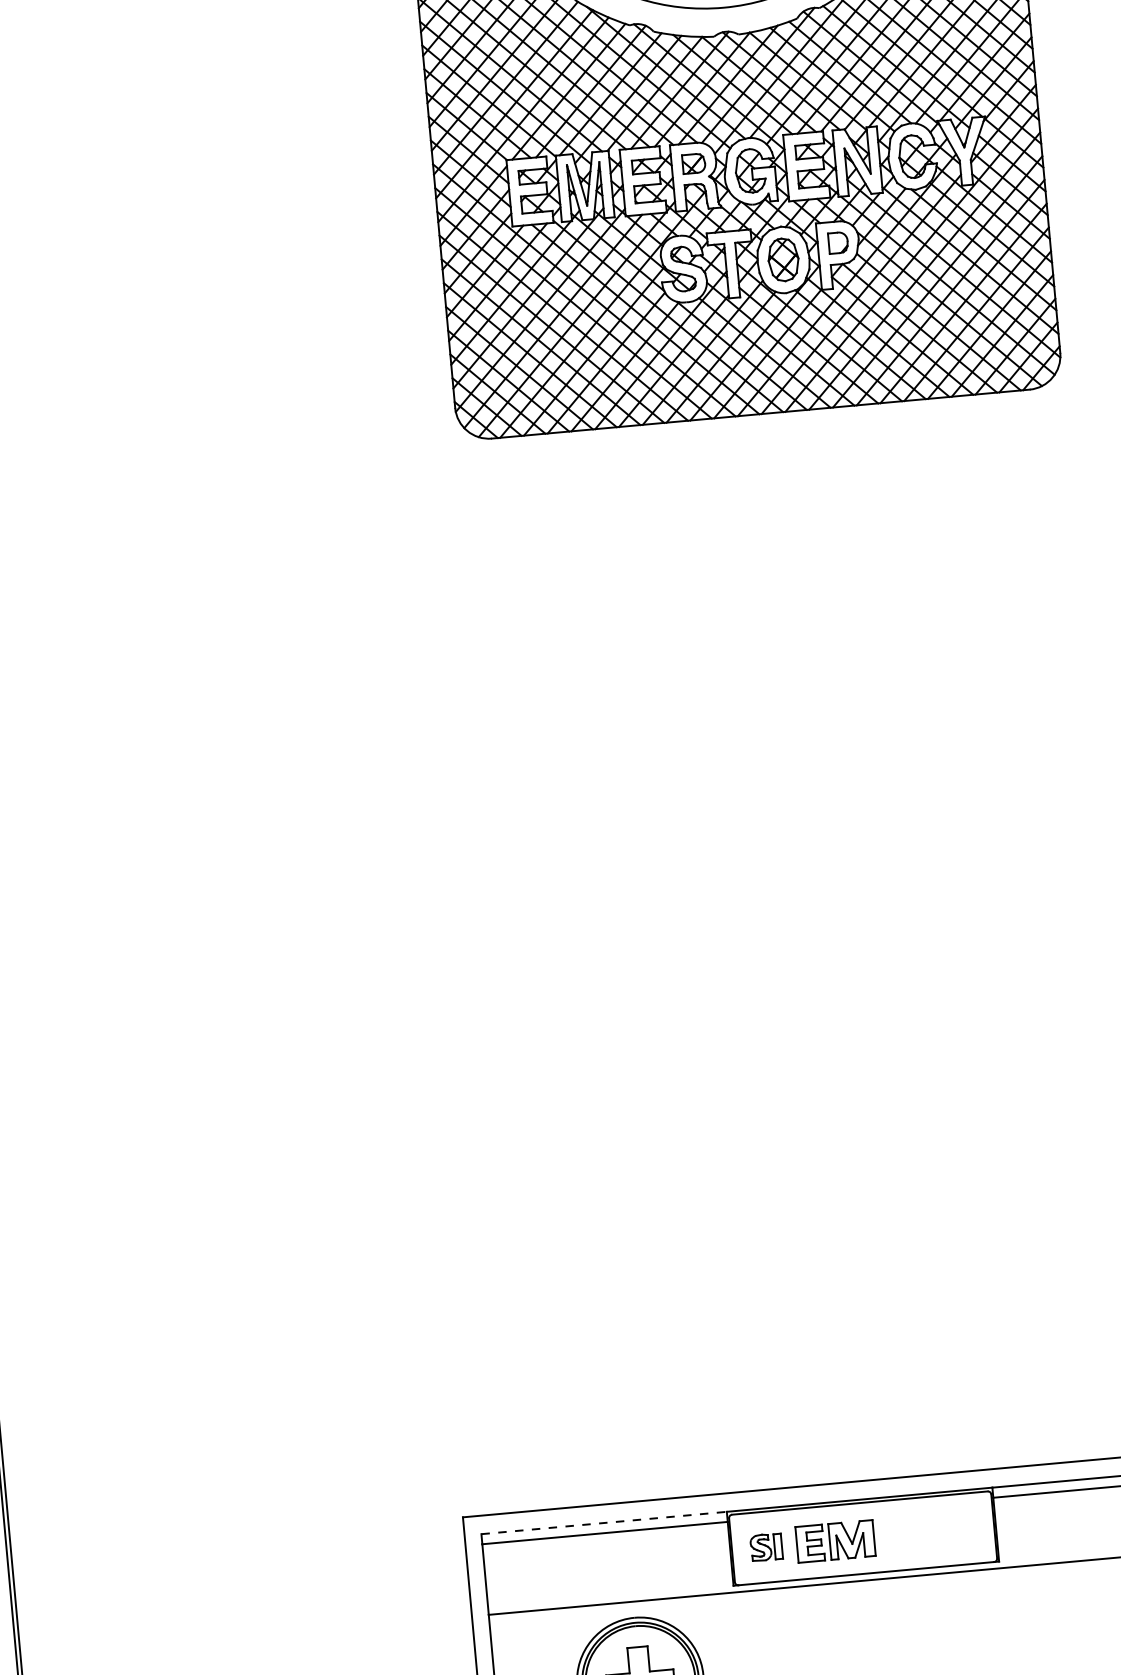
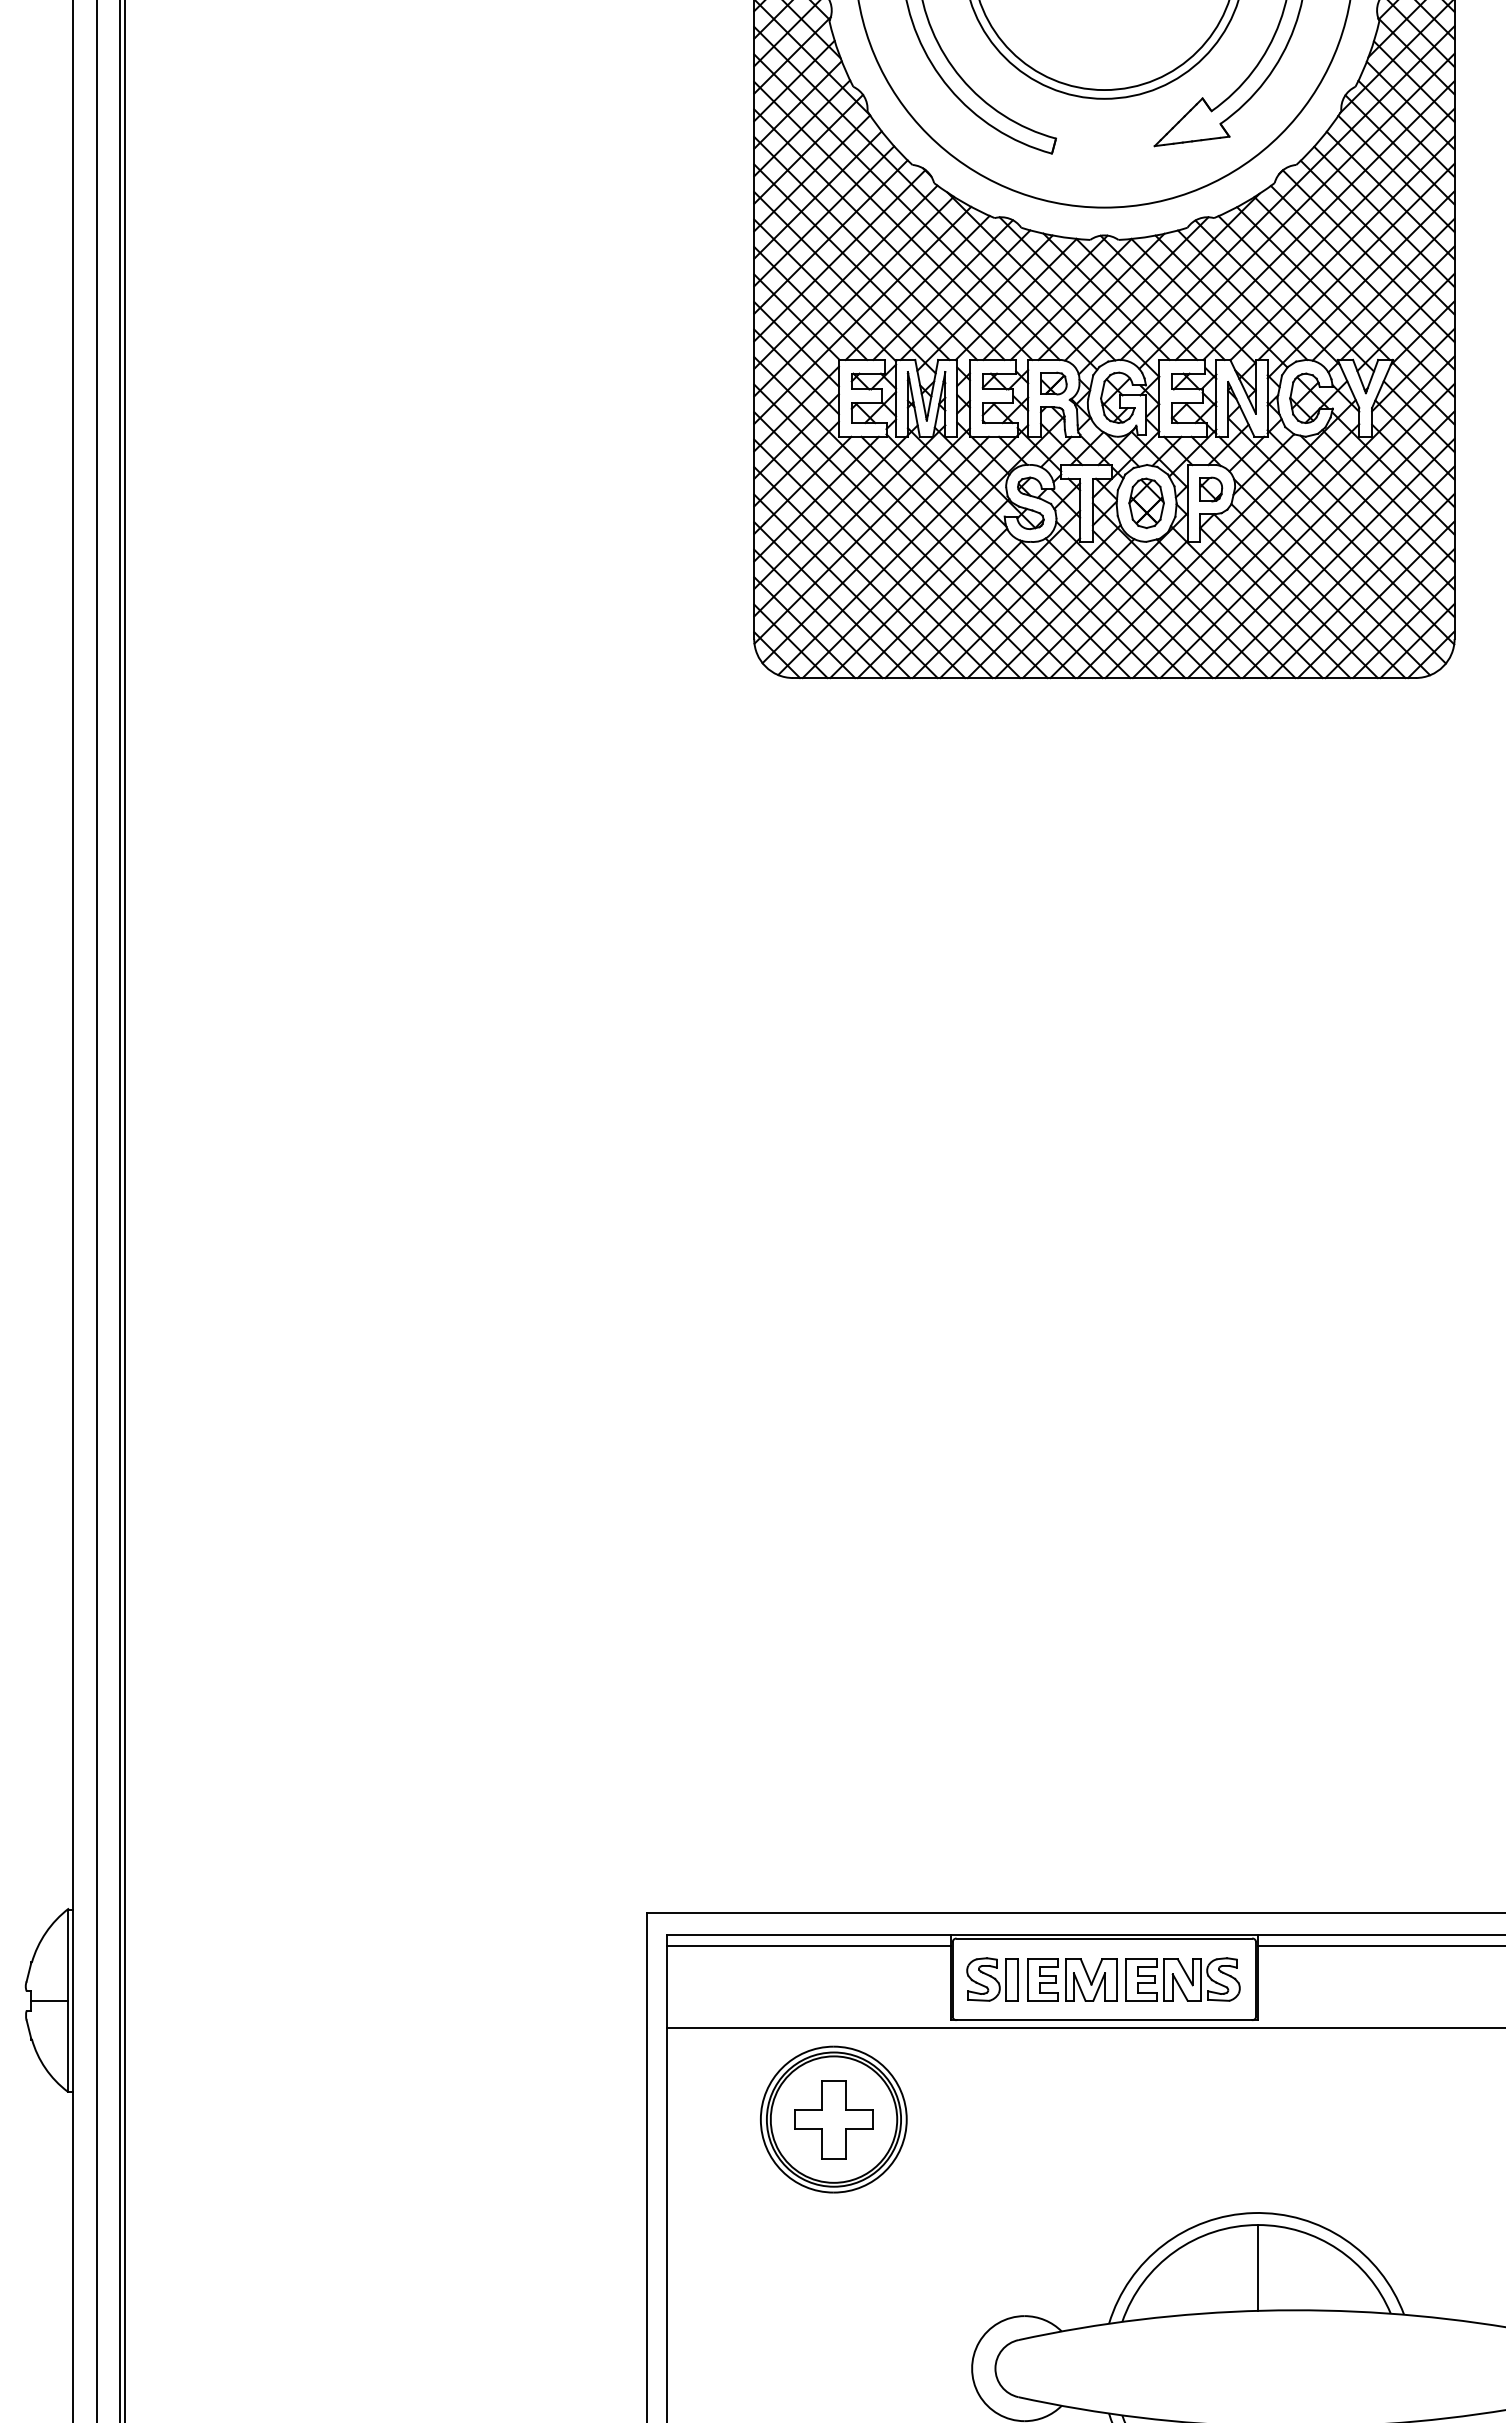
hatch: (837, 242) -> (1210, 489), added
line: (604, 1522) -> (809, 1934), dashed -> solid
part: (930, 1532) -> (1182, 1979), added
part: (766, 1547) -> (992, 1979), size x1.43

